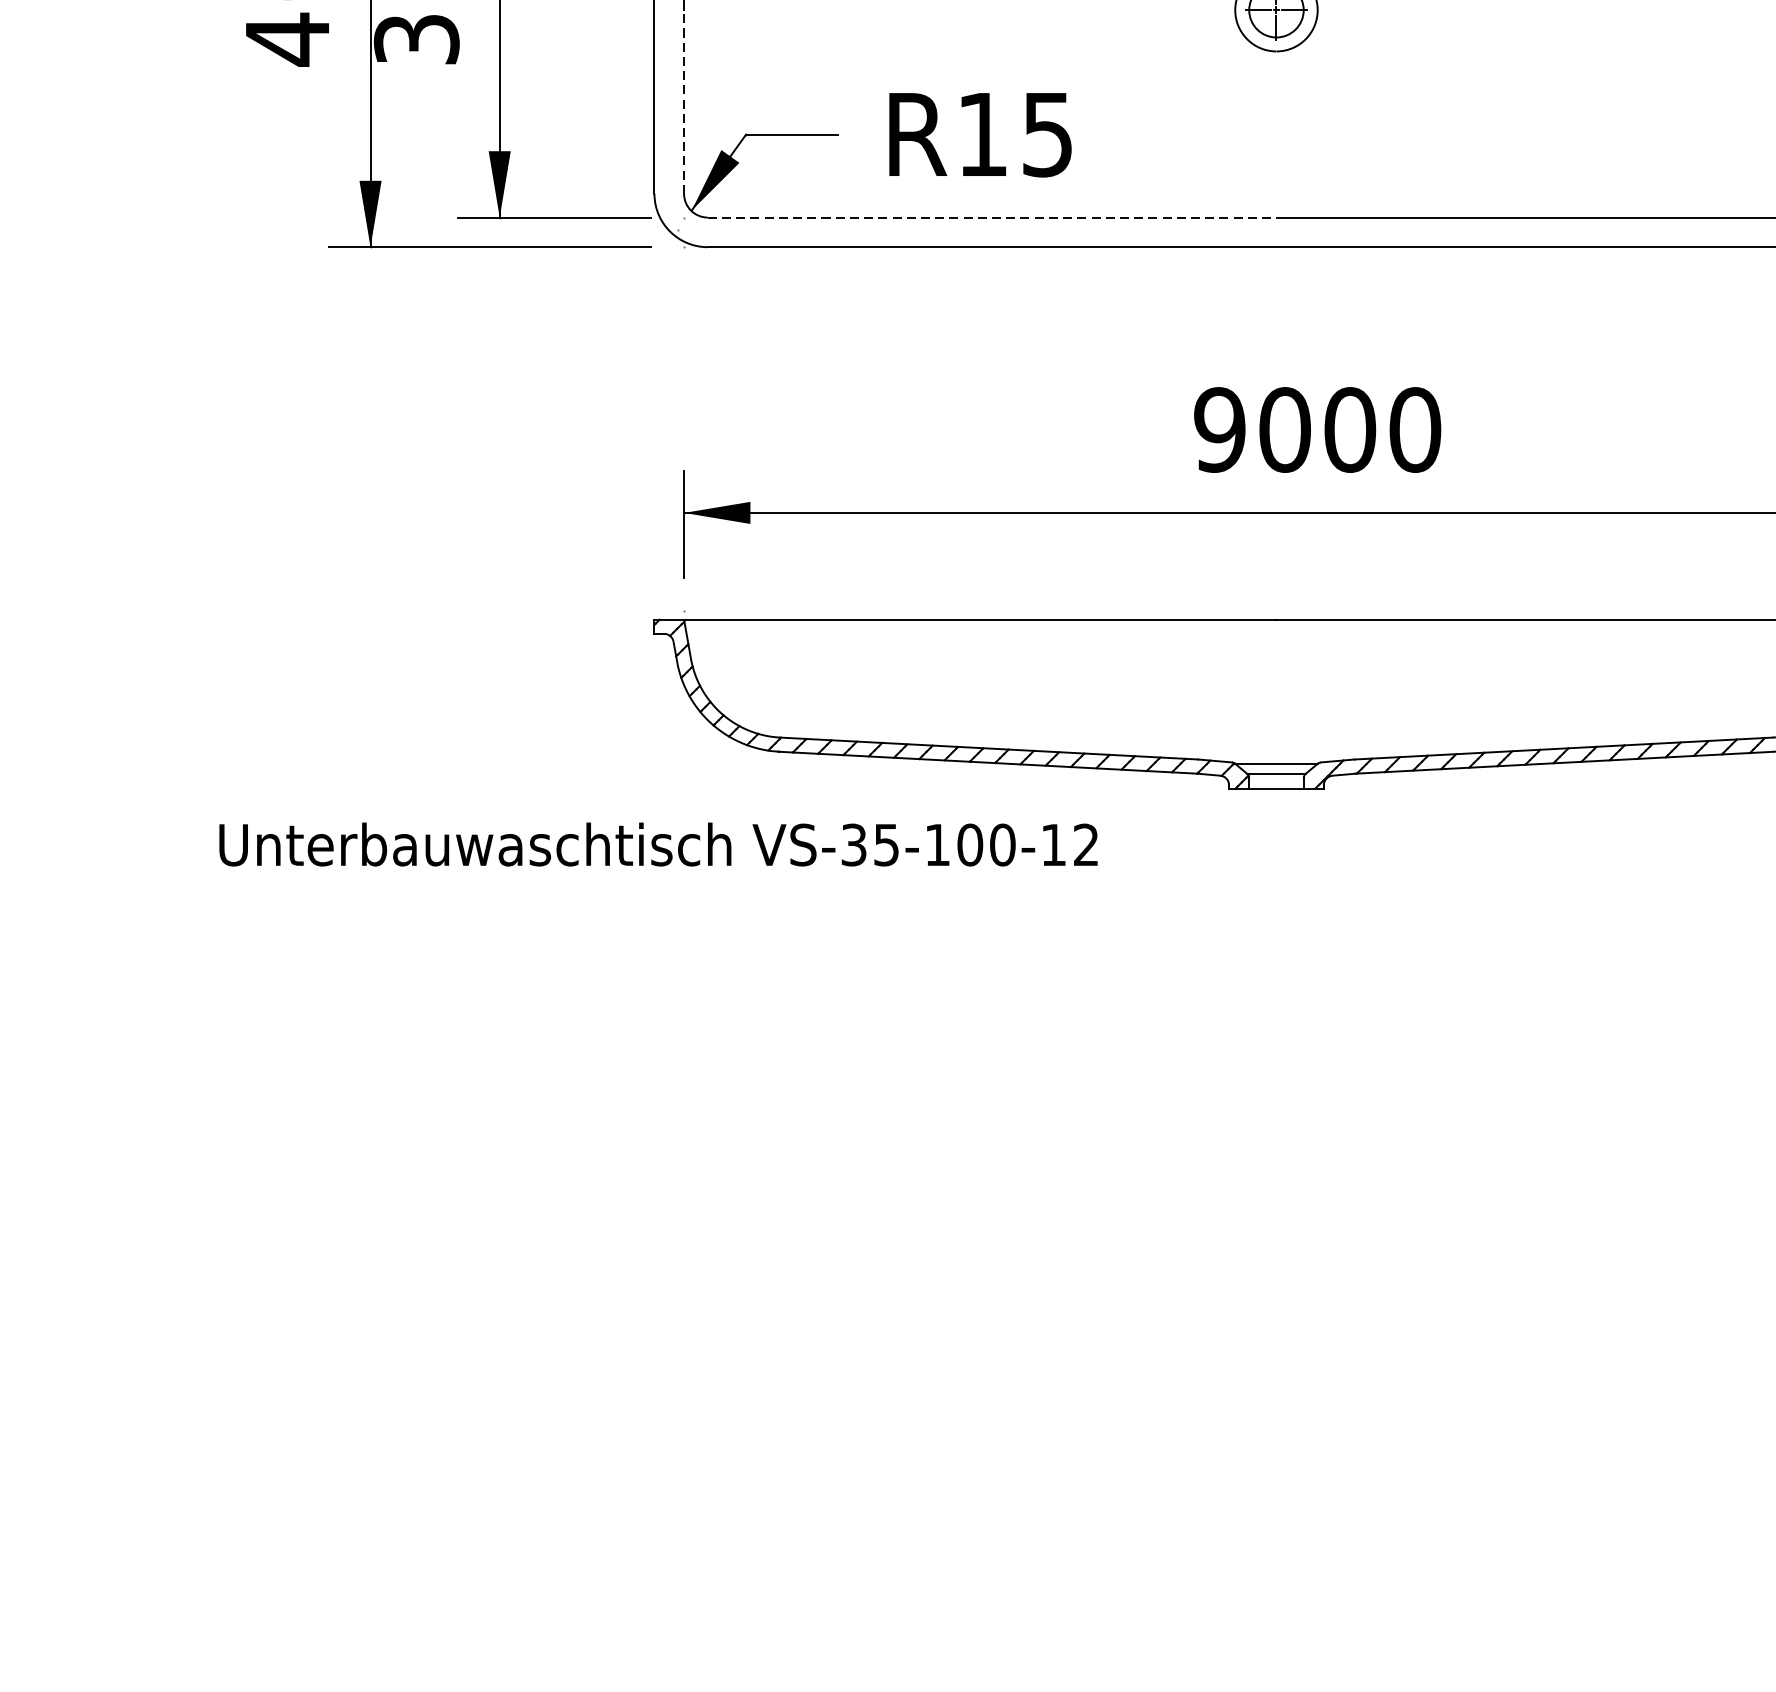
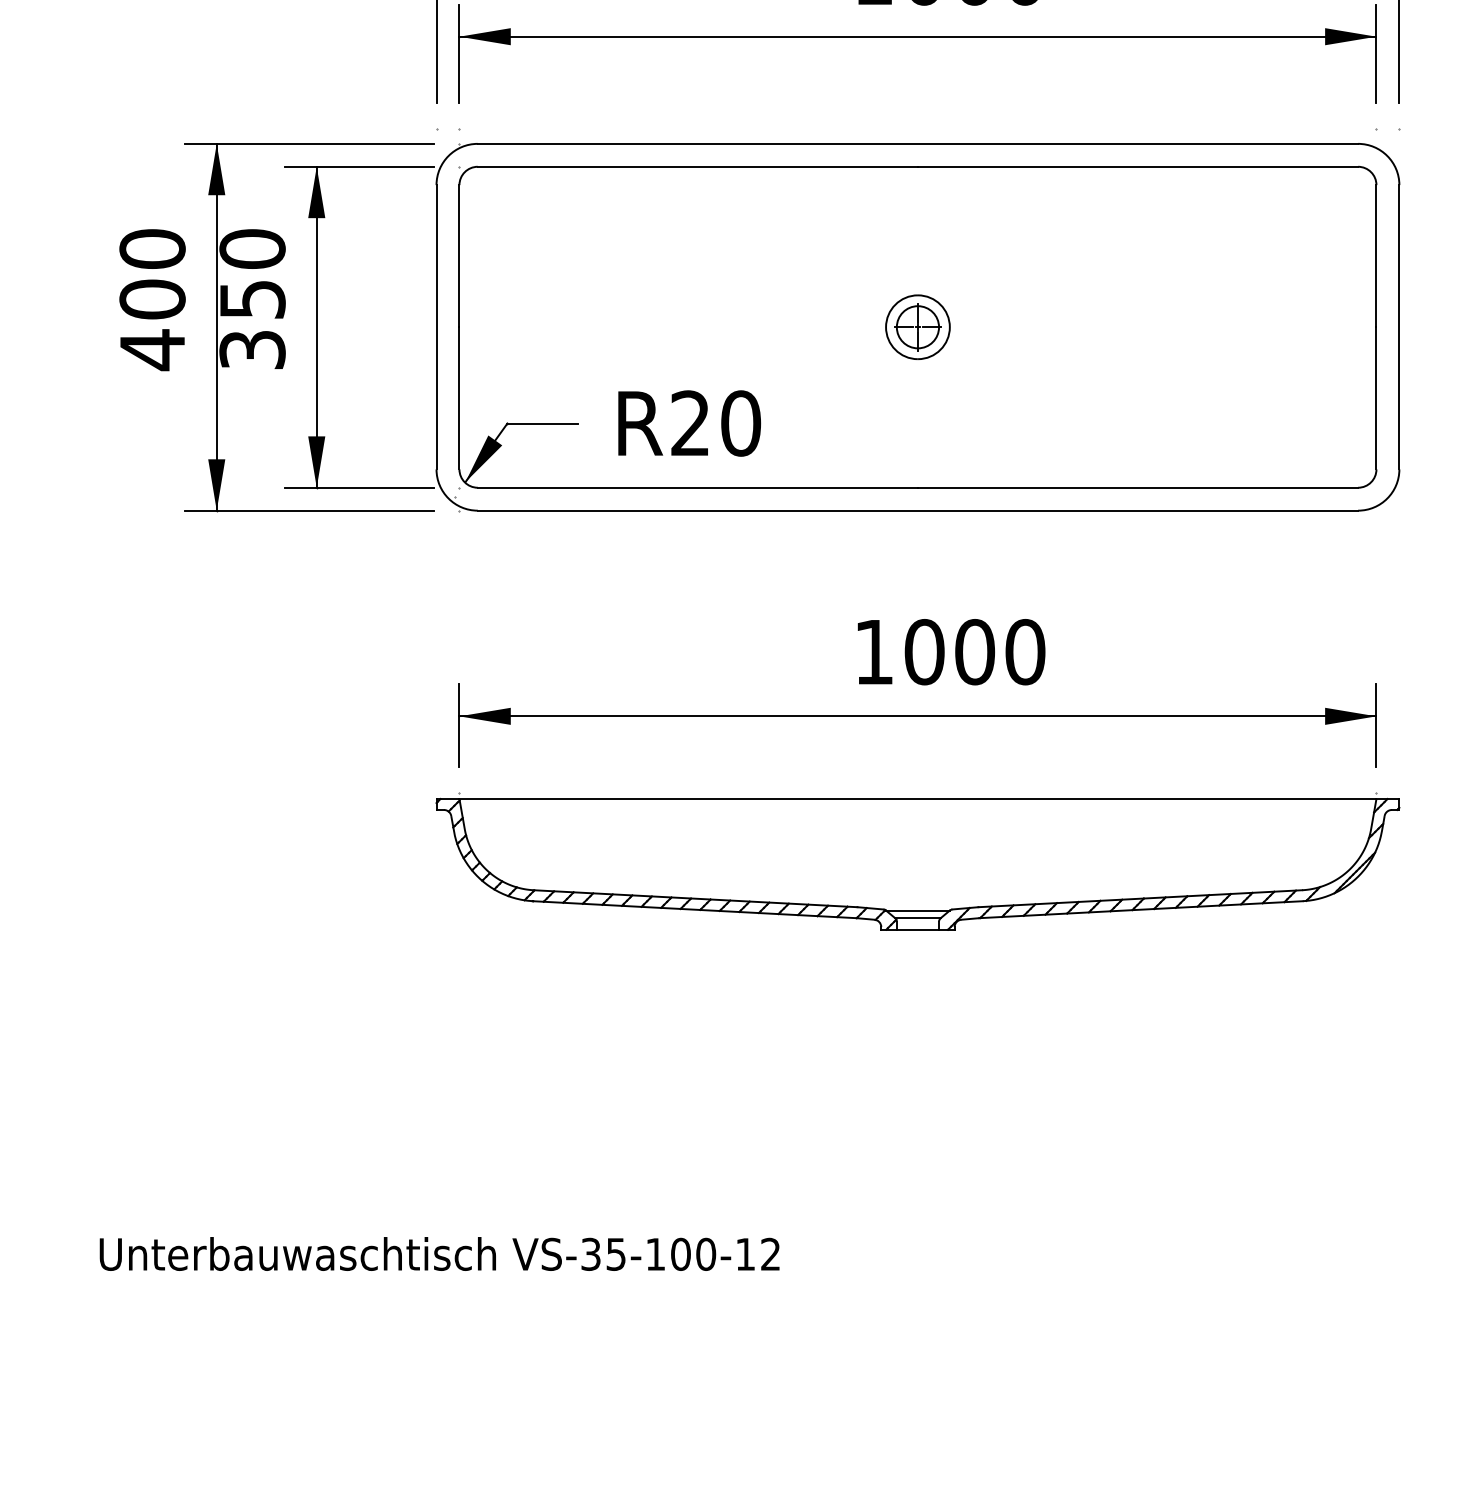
line: (684, 100) -> (459, 397), dashed -> solid
text: (1016, 134) -> (716, 423), R15 -> R20
line: (992, 217) -> (698, 487), dashed -> solid
text: (1219, 430) -> (873, 652), 9000 -> 1000
text: (658, 843) -> (439, 1253), moved

